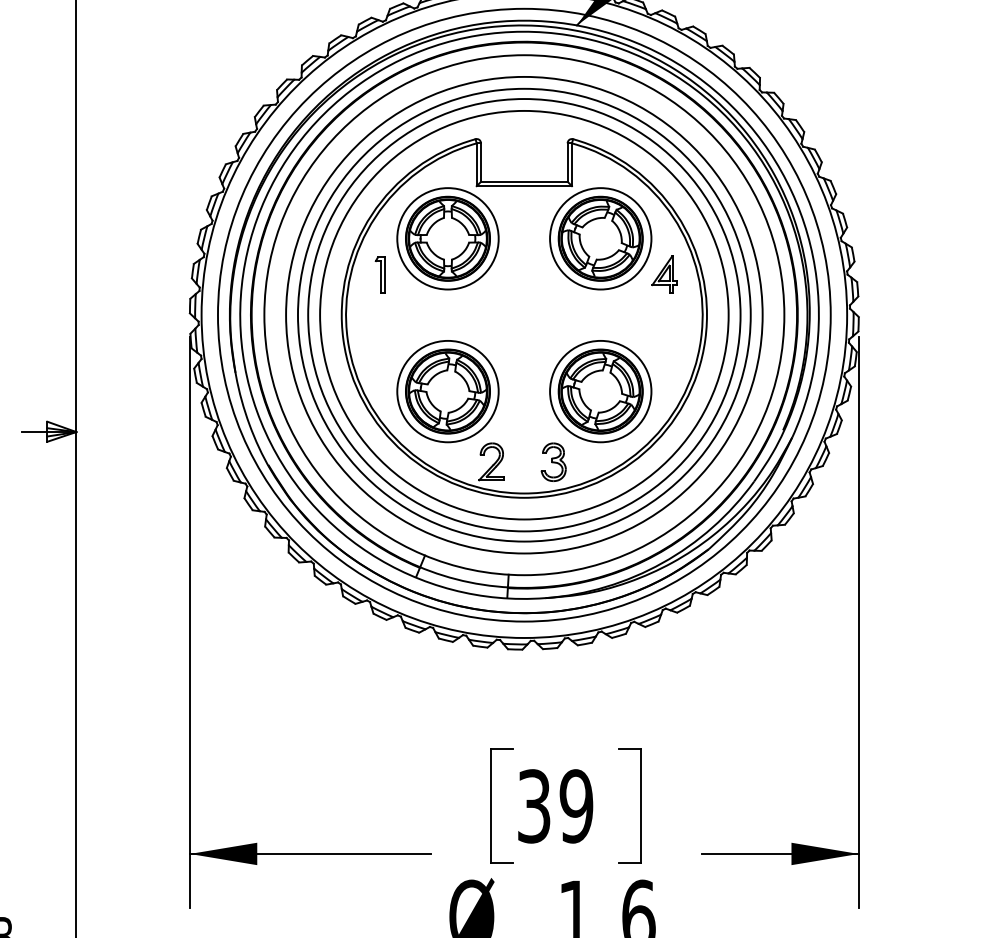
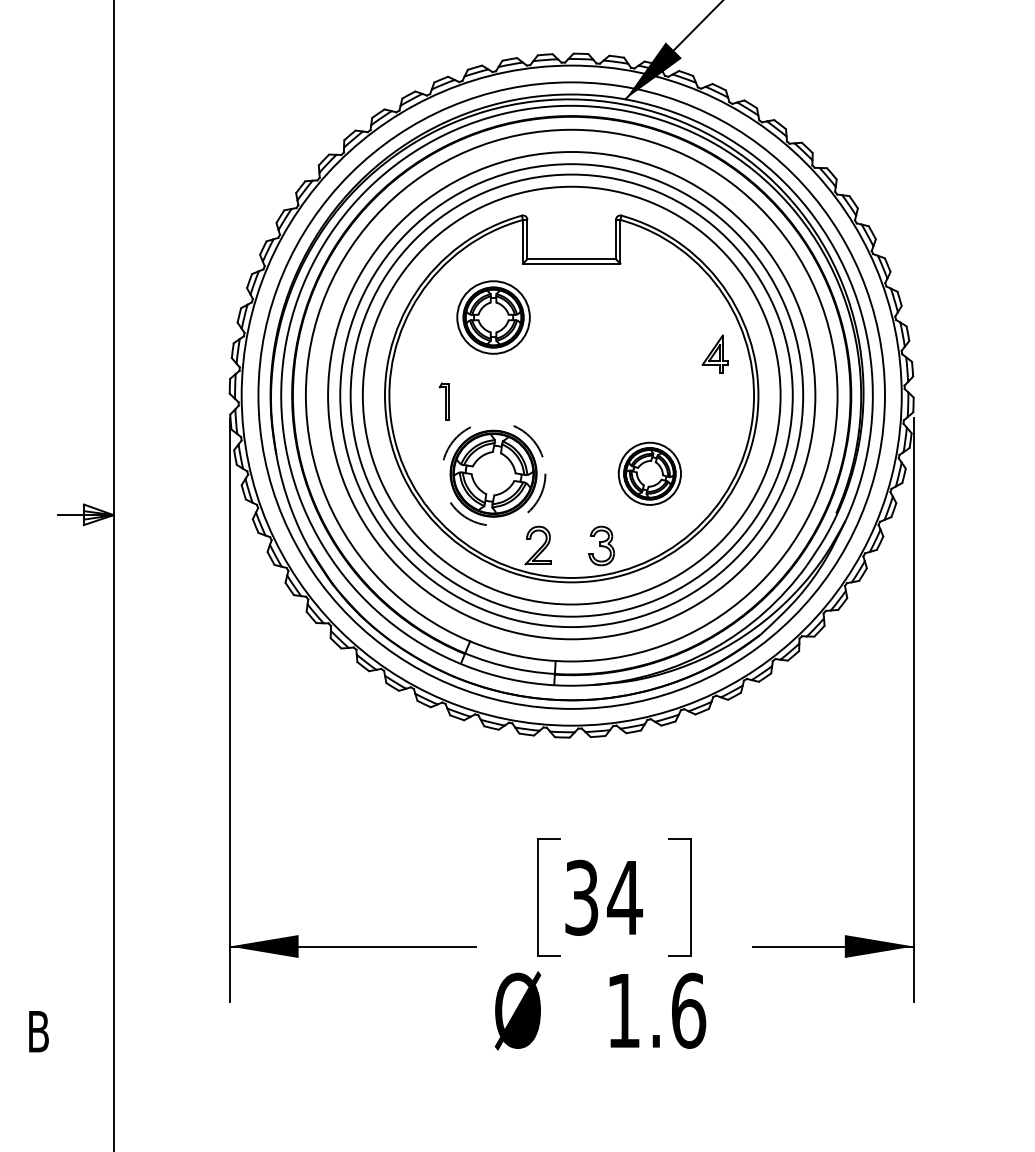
part: (447, 238) -> (493, 317), size x0.7
part: (600, 238) -> (649, 317), removed
part: (379, 274) -> (443, 401), moved
circle: (447, 391) -> (493, 473), solid -> dashed
part: (600, 391) -> (649, 473), size x0.6
text: (575, 806) -> (624, 897), 39 -> 34

